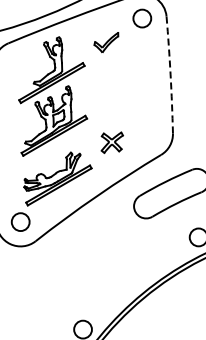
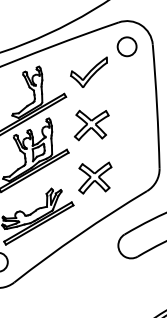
part: (106, 42) -> (89, 72), size x1.43
arc: (170, 74) -> (156, 106), dashed -> solid
part: (108, 92) -> (91, 125), added
part: (112, 142) -> (95, 177), size x1.43

